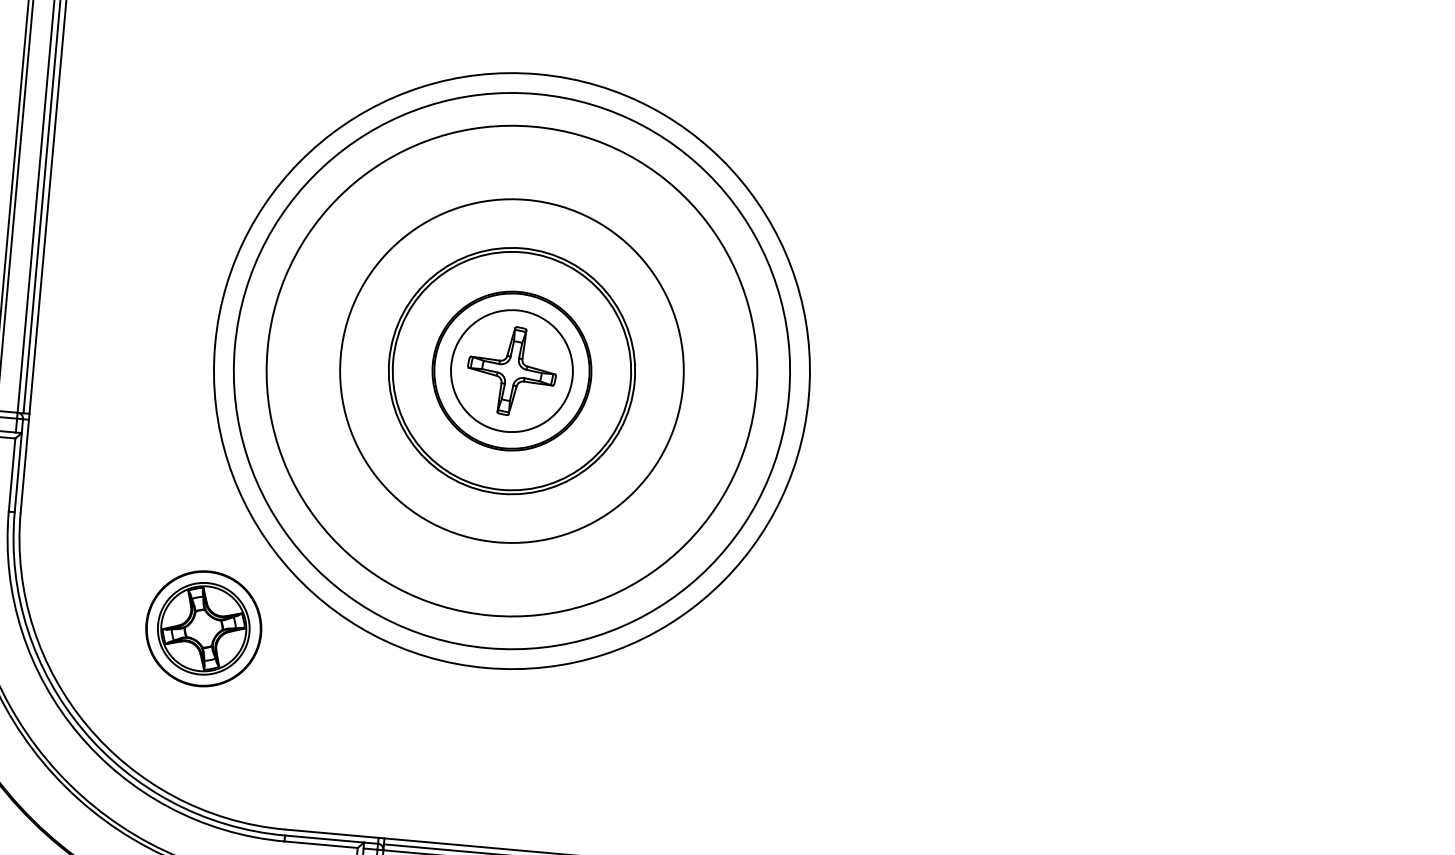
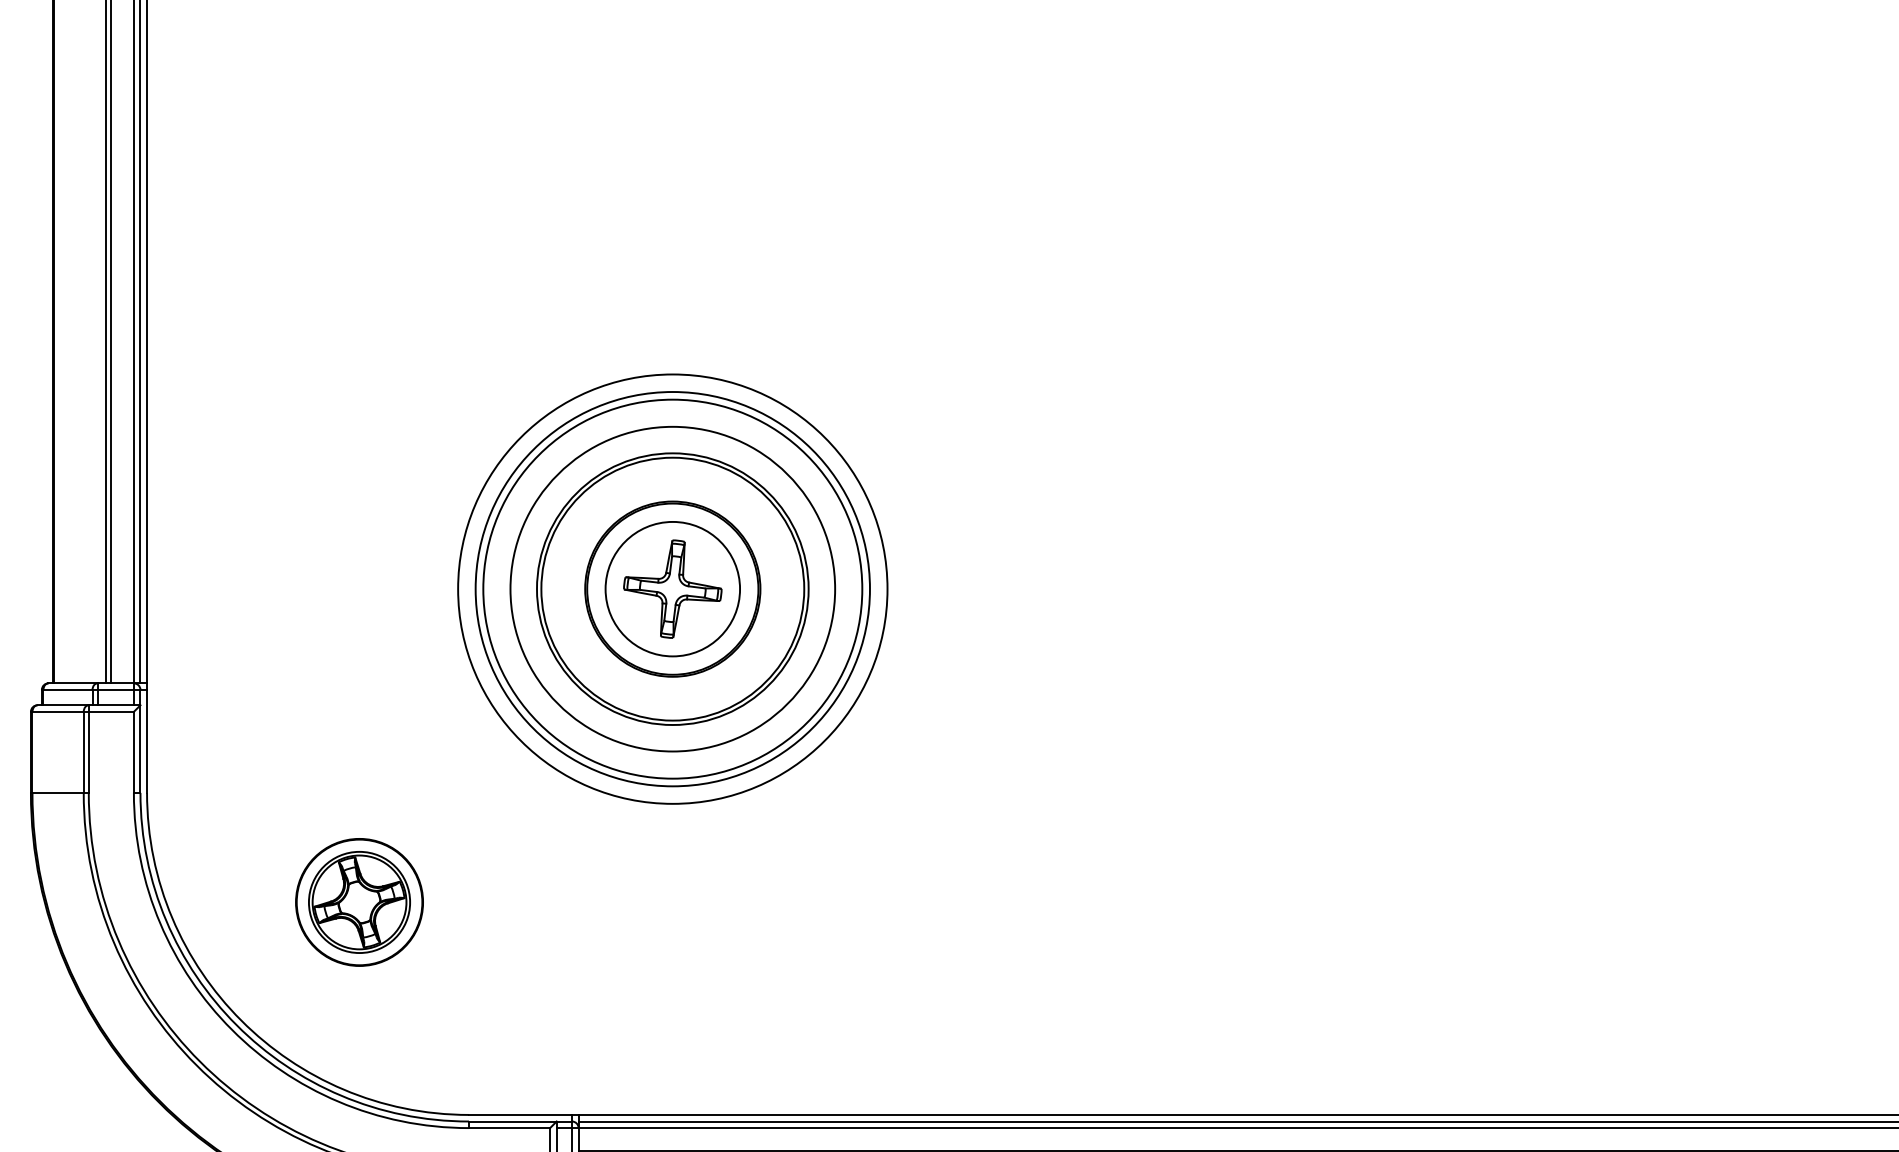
circle: (511, 370) -> (672, 588), size x0.6
circle: (511, 370) -> (672, 588), size x0.6
circle: (511, 370) -> (672, 588), size x0.7

